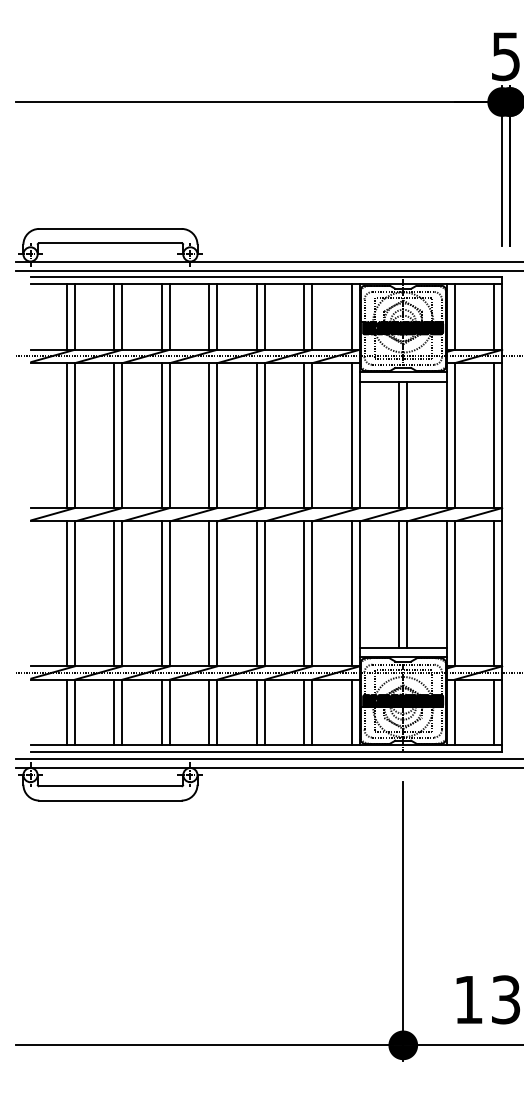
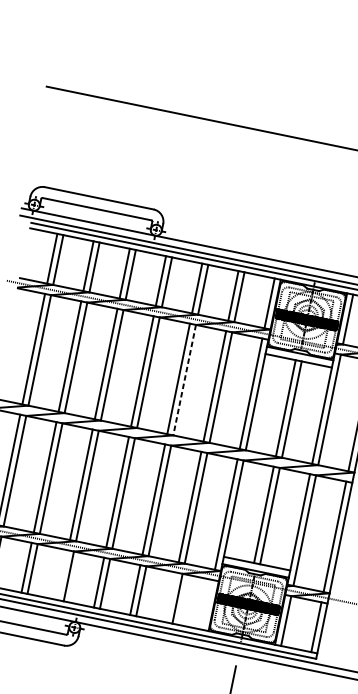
line: (264, 436) -> (184, 380), solid -> dashed
line: (161, 712) -> (62, 575), removed
line: (304, 712) -> (171, 597), removed
line: (351, 712) -> (207, 604), removed

